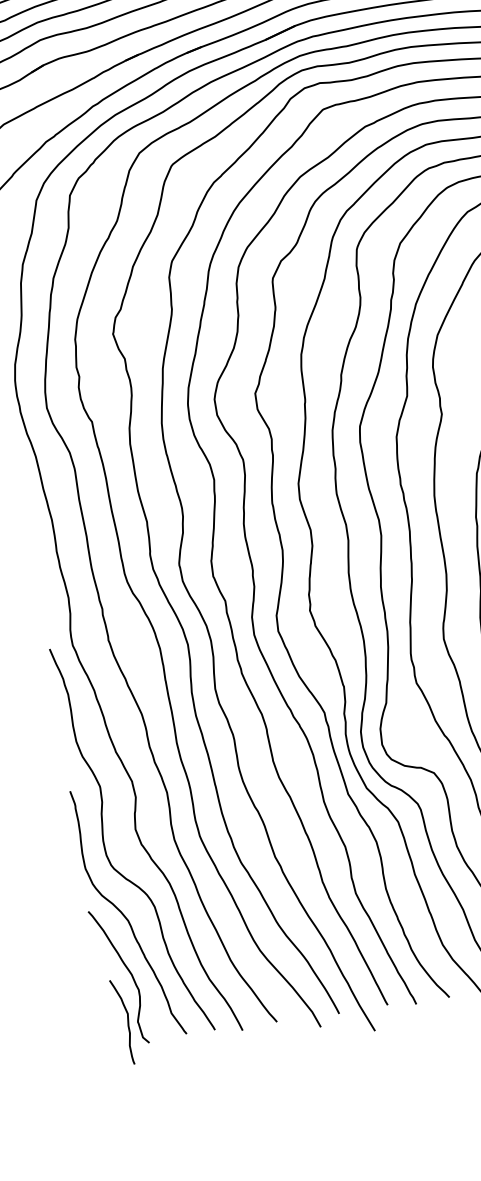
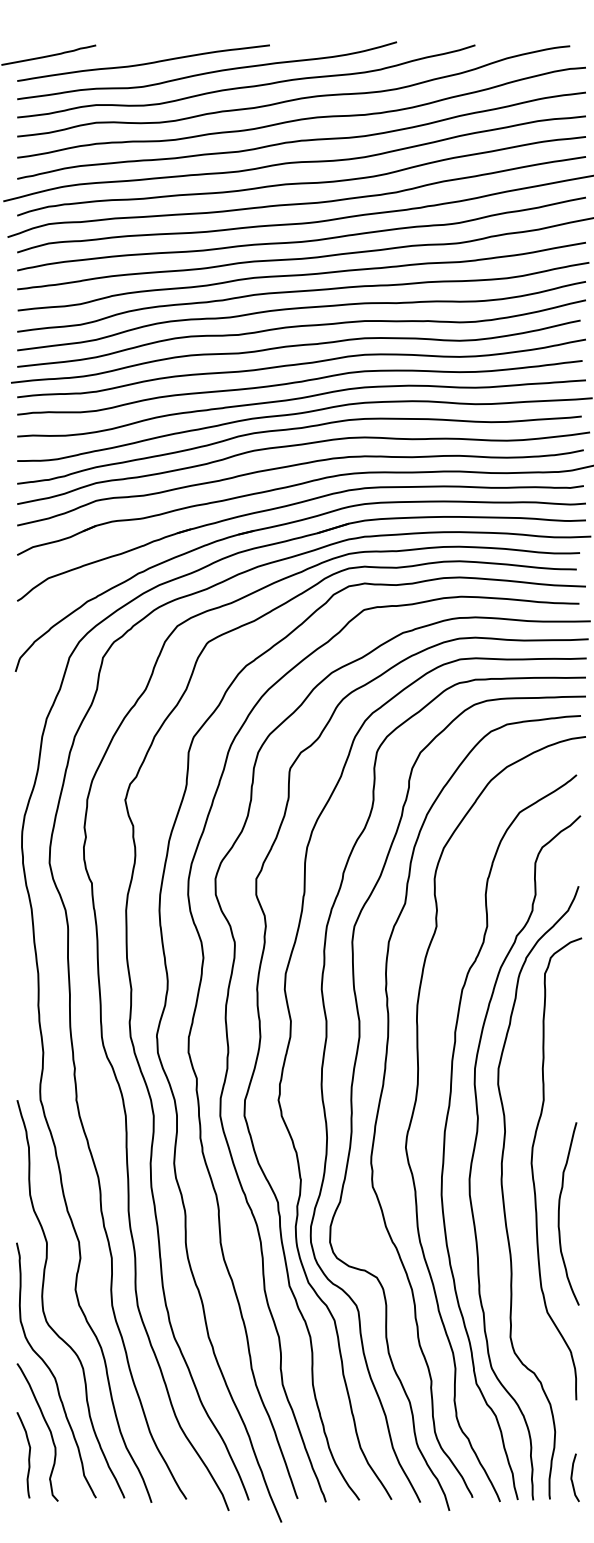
curve: (127, 1021) -> (28, 1455), moved

